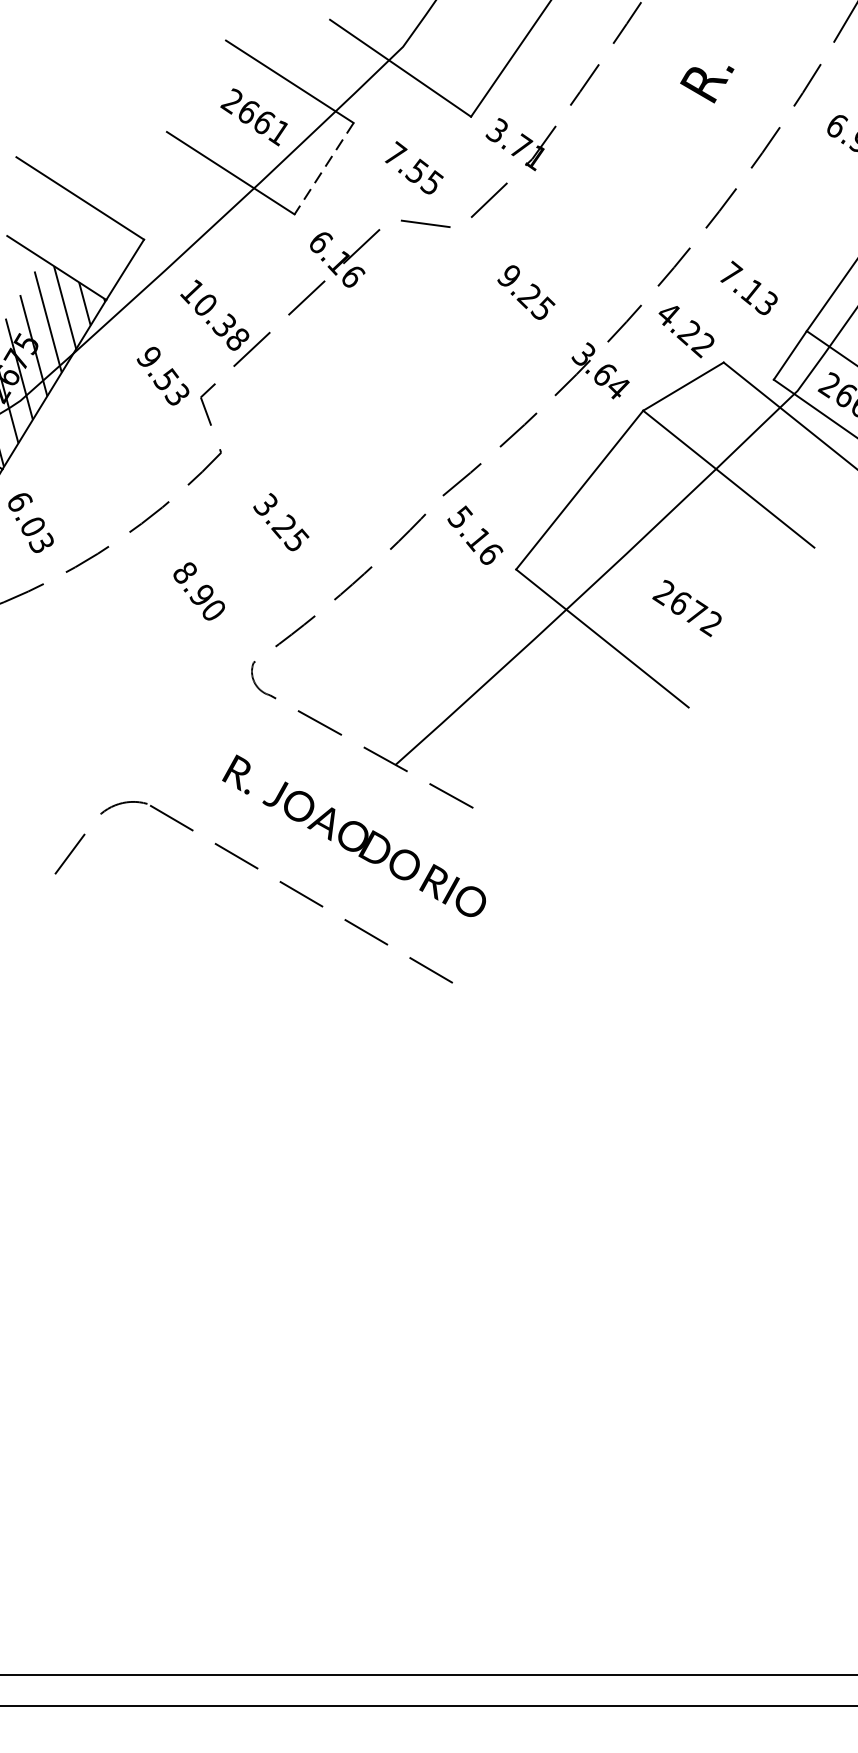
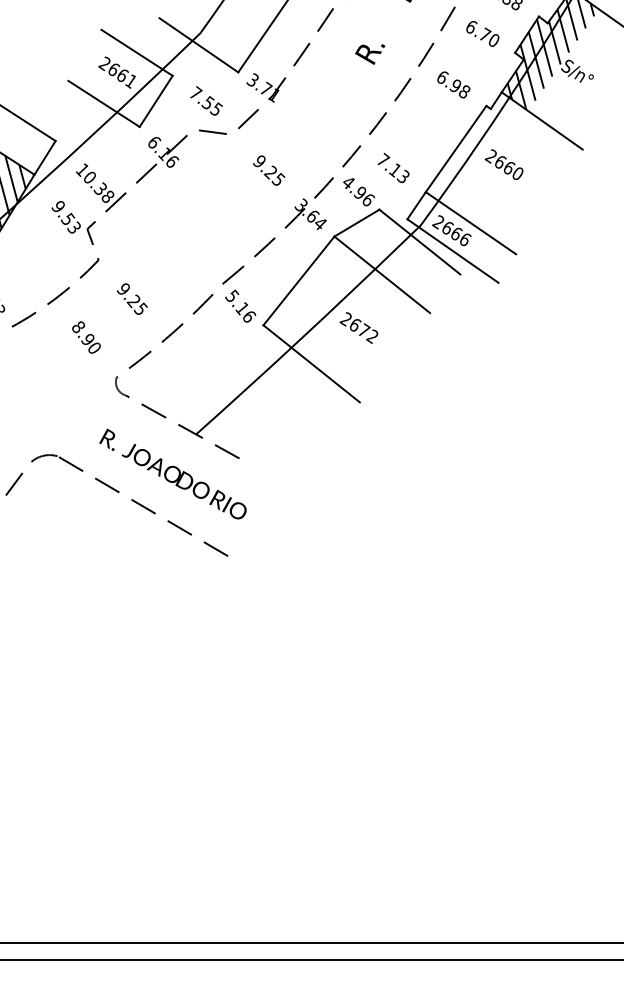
line: (322, 168) -> (155, 101), dashed -> solid
text: (697, 338) -> (364, 196), 4.22 -> 4.96
text: (265, 503) -> (123, 288), 3.25 -> 9.25
text: (686, 607) -> (358, 327), moved

